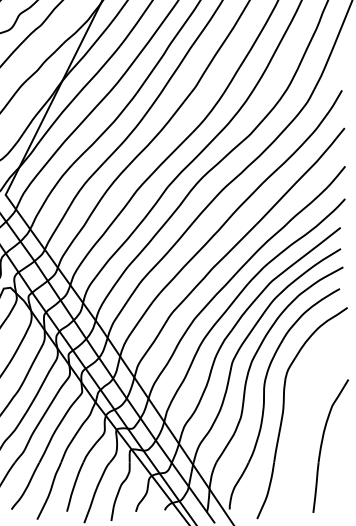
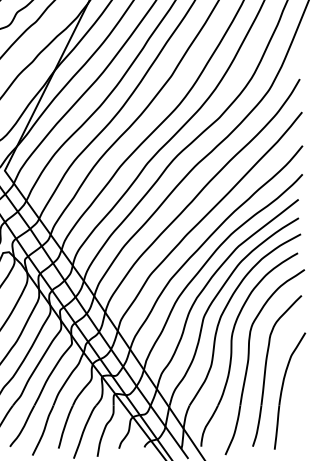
part: (303, 422) -> (266, 370), added

